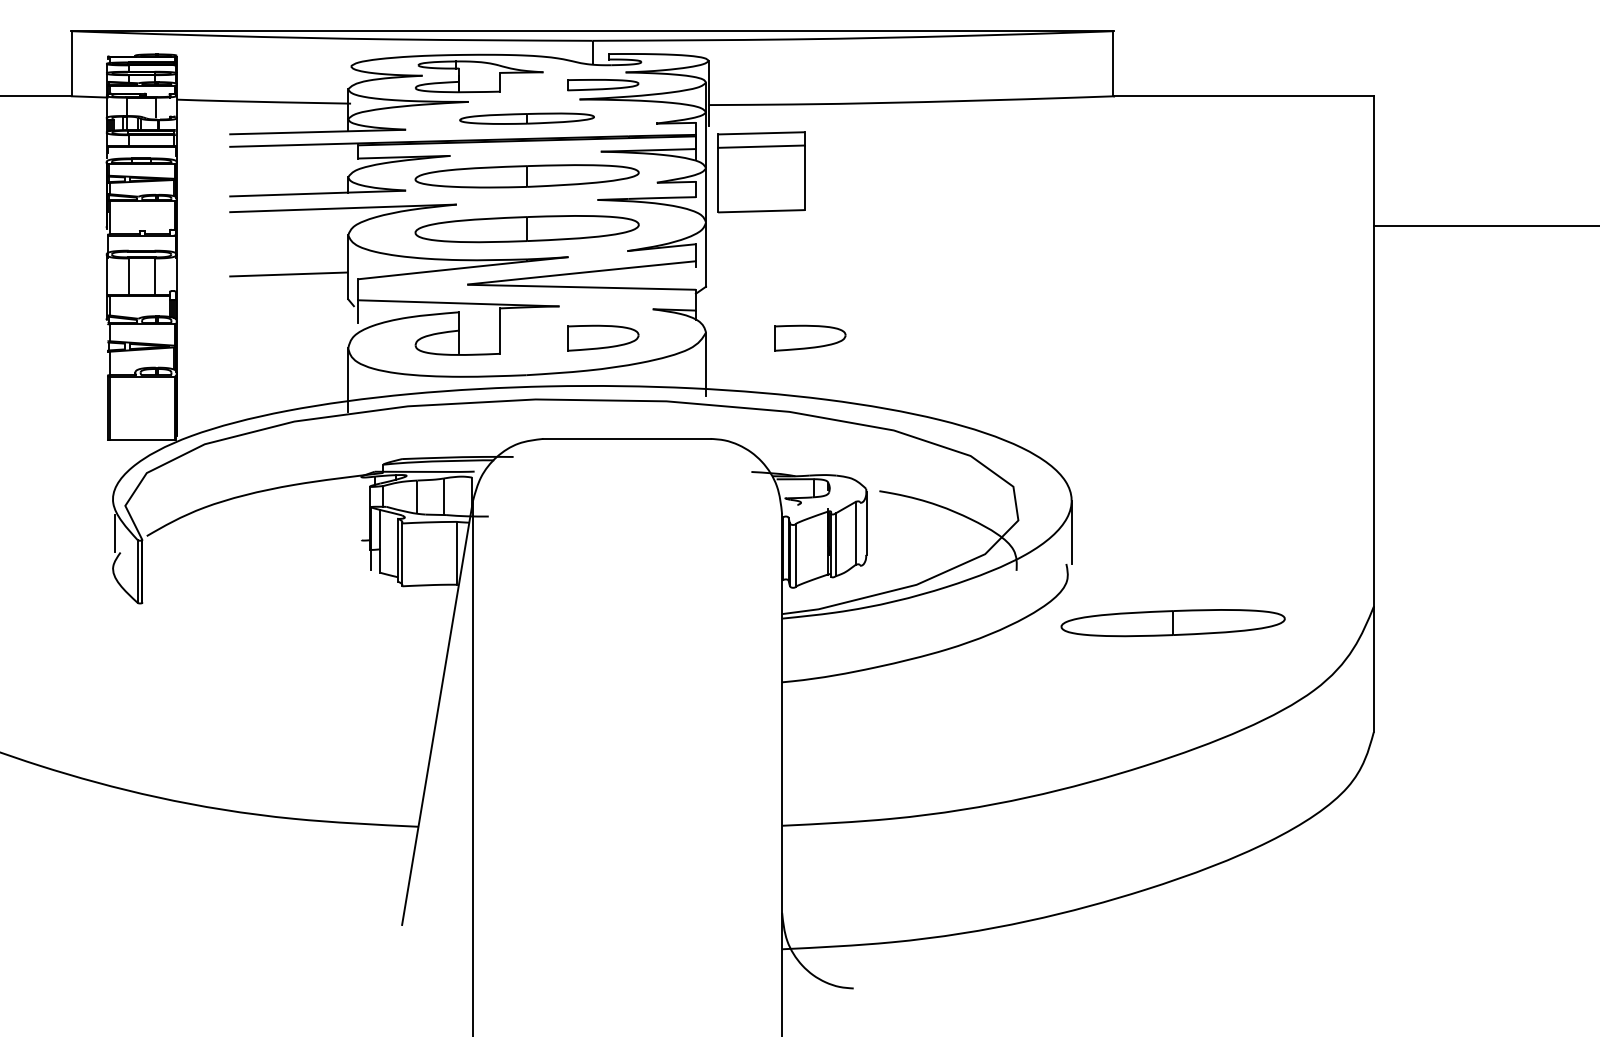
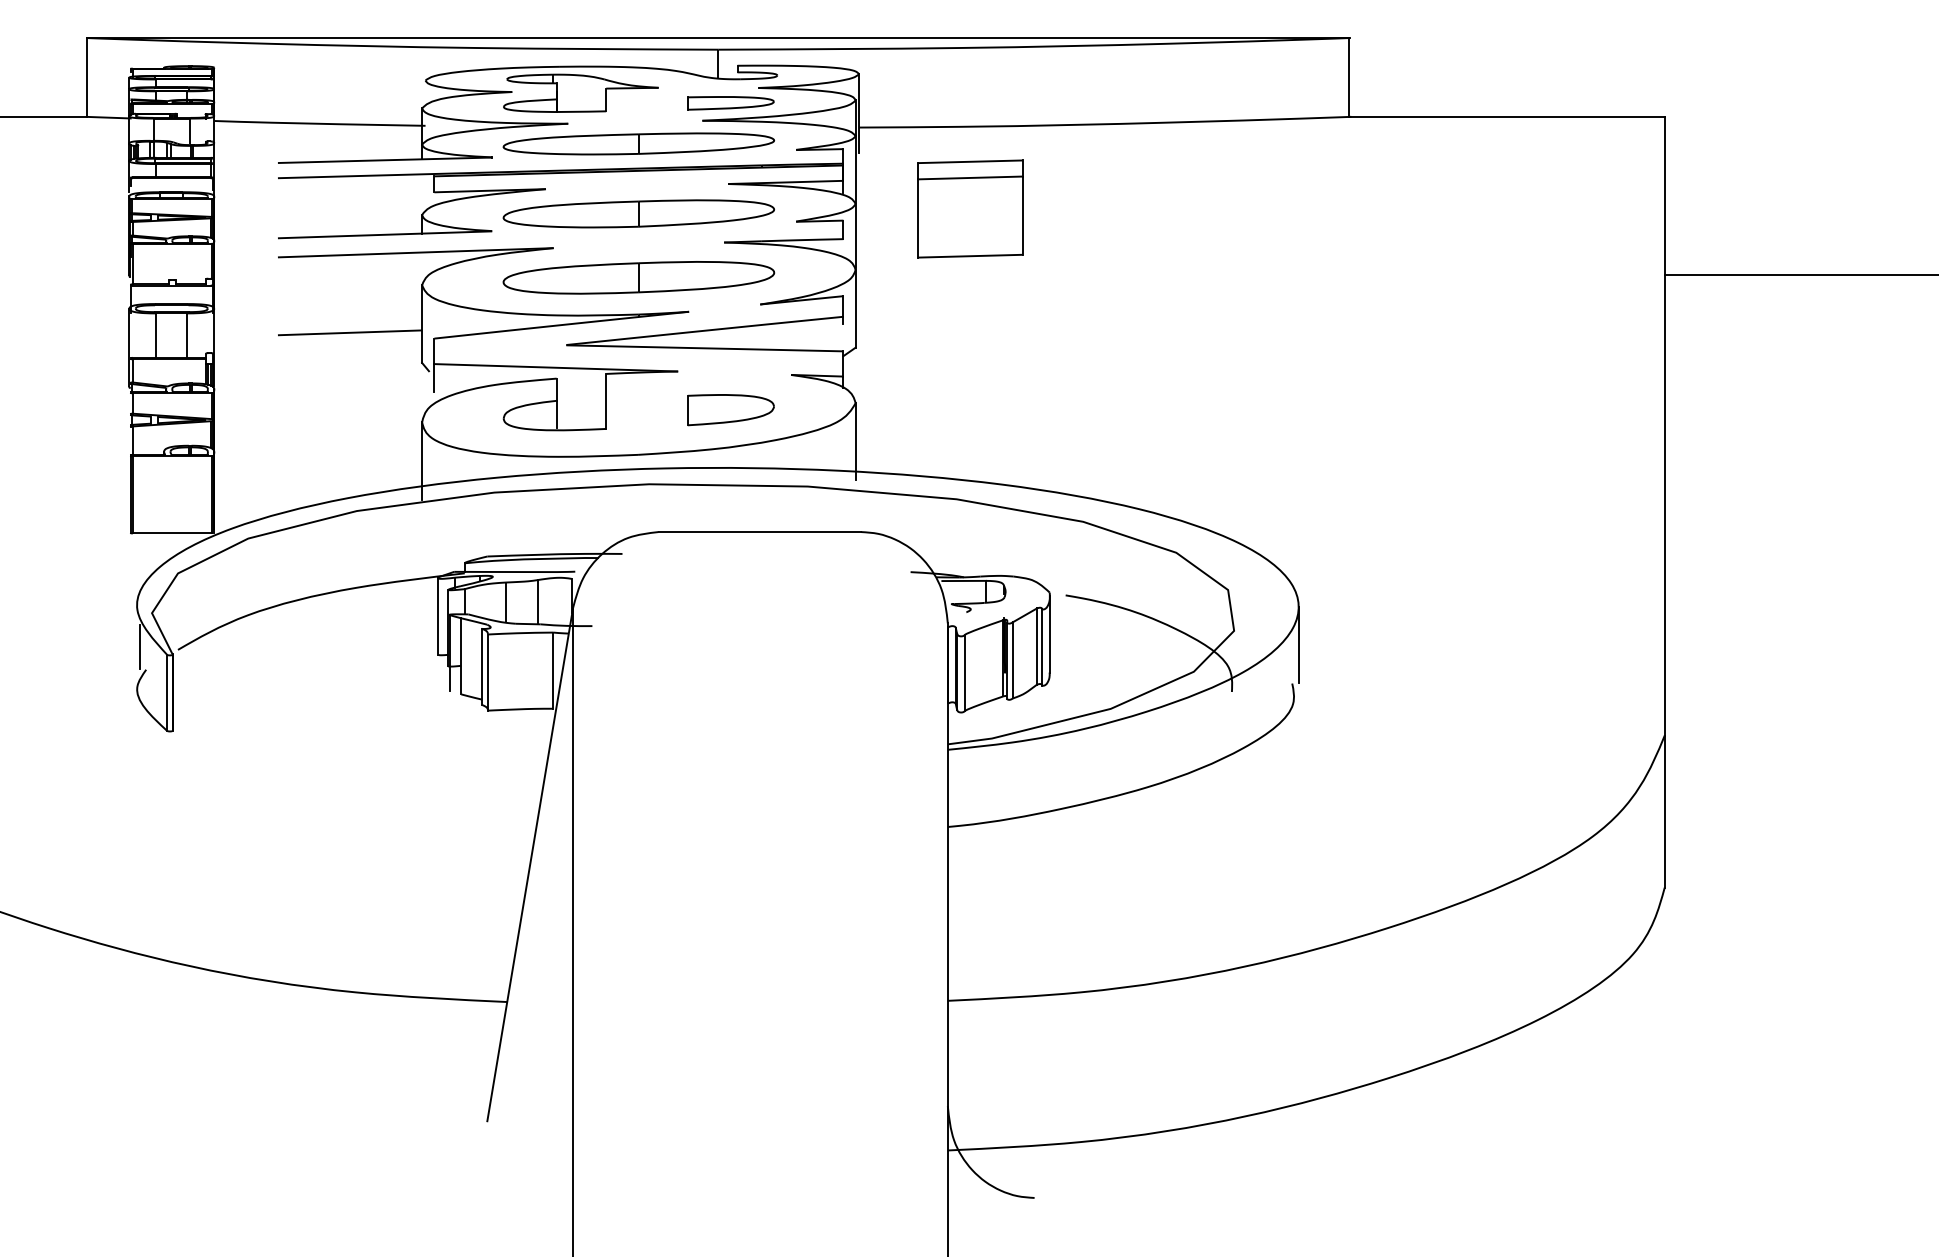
part: (526, 118) -> (638, 143), size x1.67
part: (761, 172) -> (970, 209), moved
part: (810, 337) -> (982, 409), removed
line: (361, 508) -> (438, 616), added
line: (860, 533) -> (1042, 646), added
part: (1172, 623) -> (1420, 755), removed

